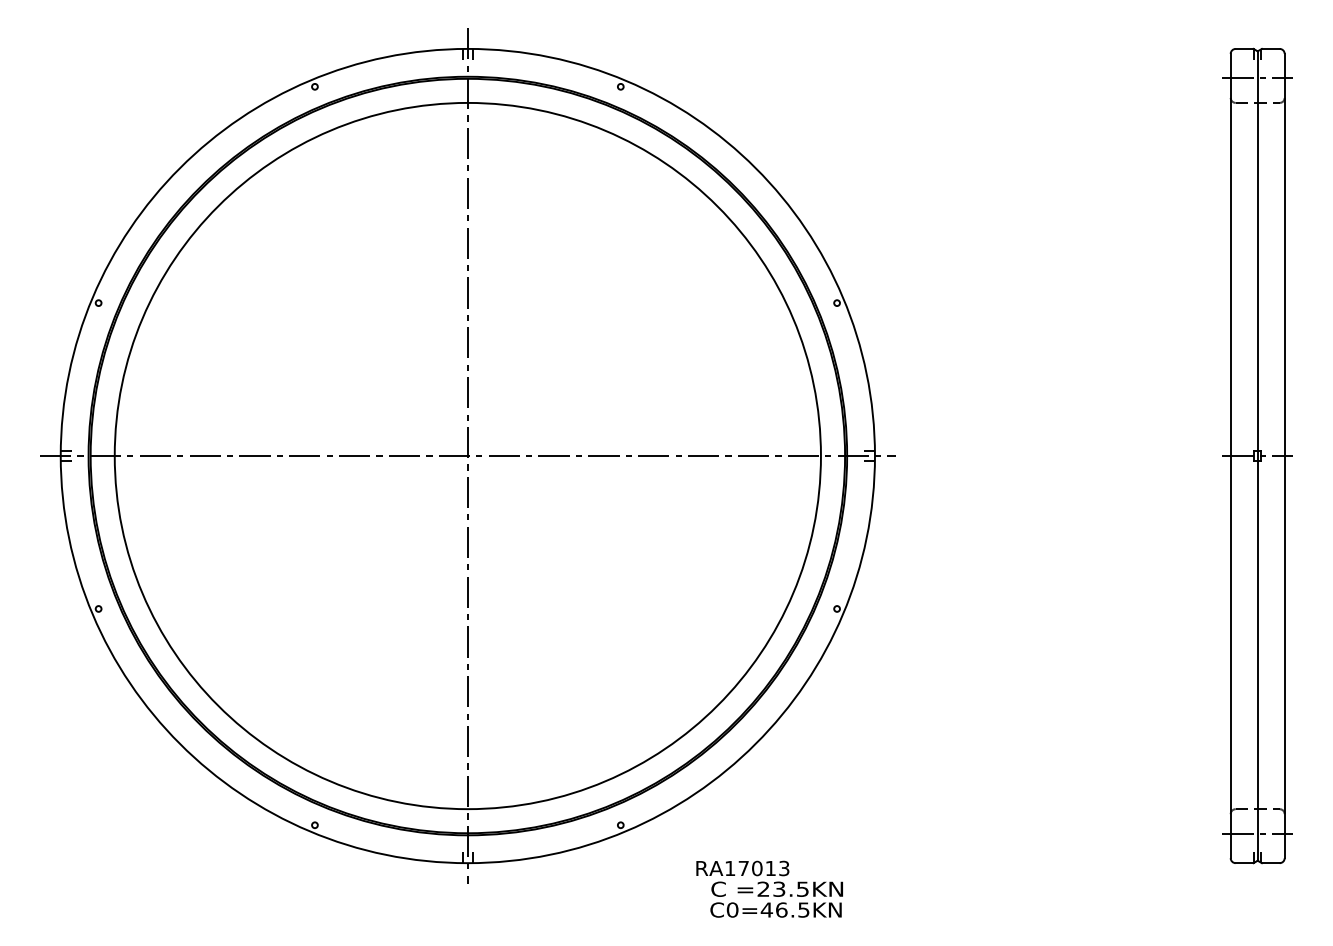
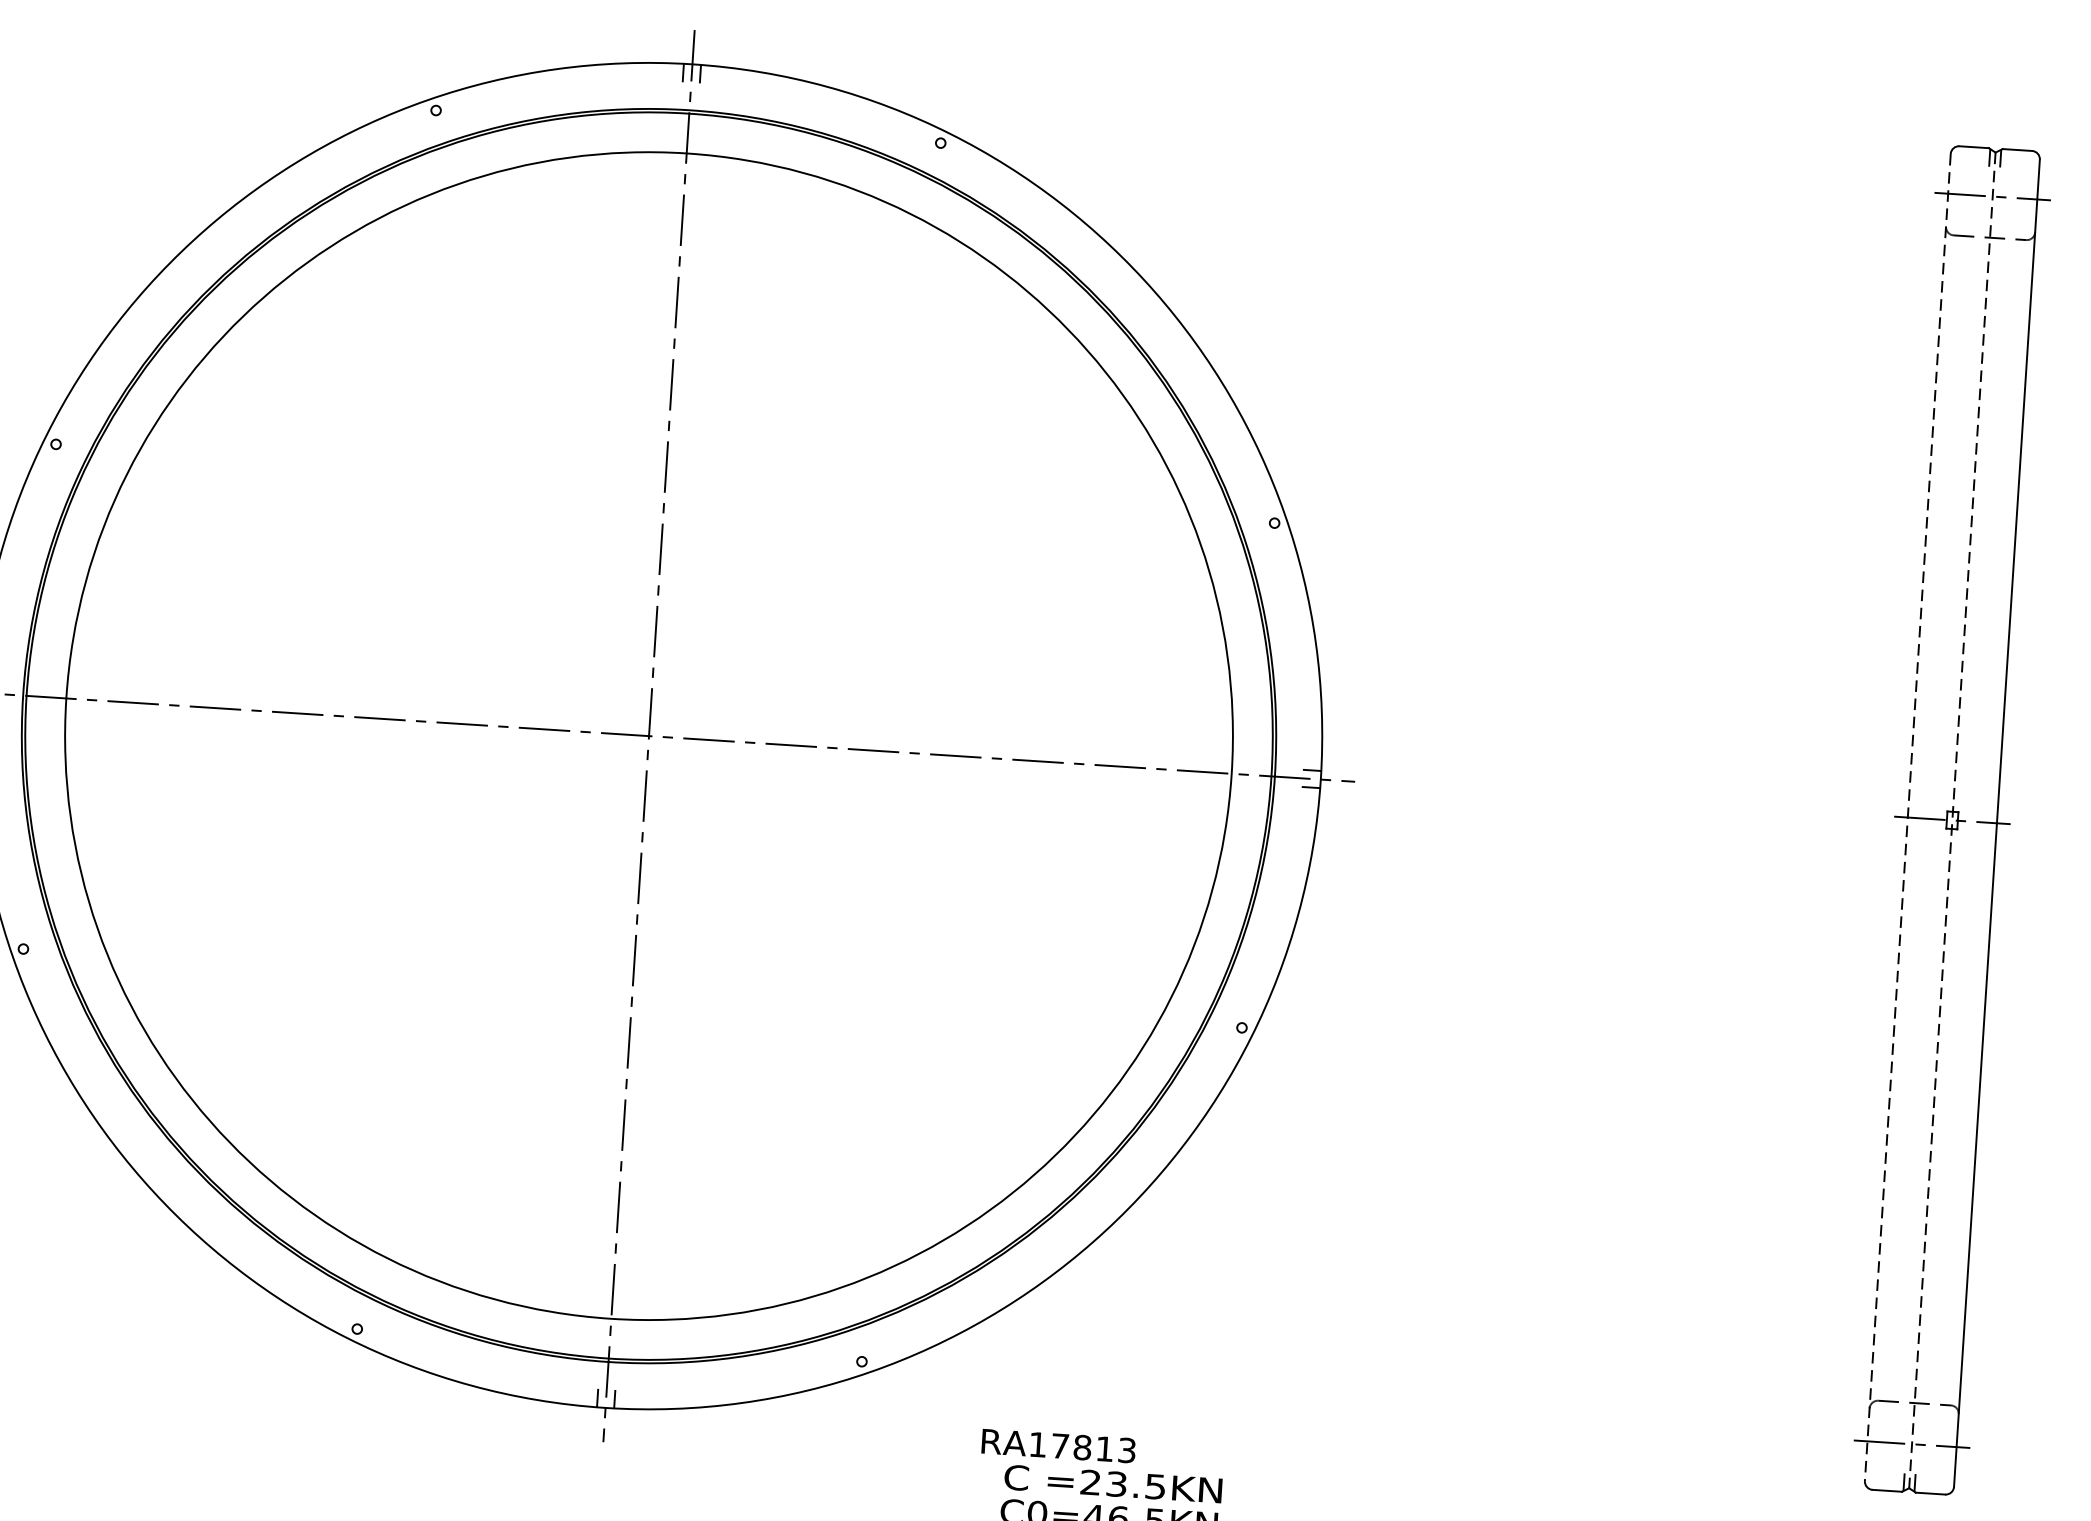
line: (1230, 456) -> (1907, 818), solid -> dashed
line: (1257, 456) -> (1951, 821), solid -> dashed
text: (757, 868) -> (1082, 1447), RA17013 -> RA17813

